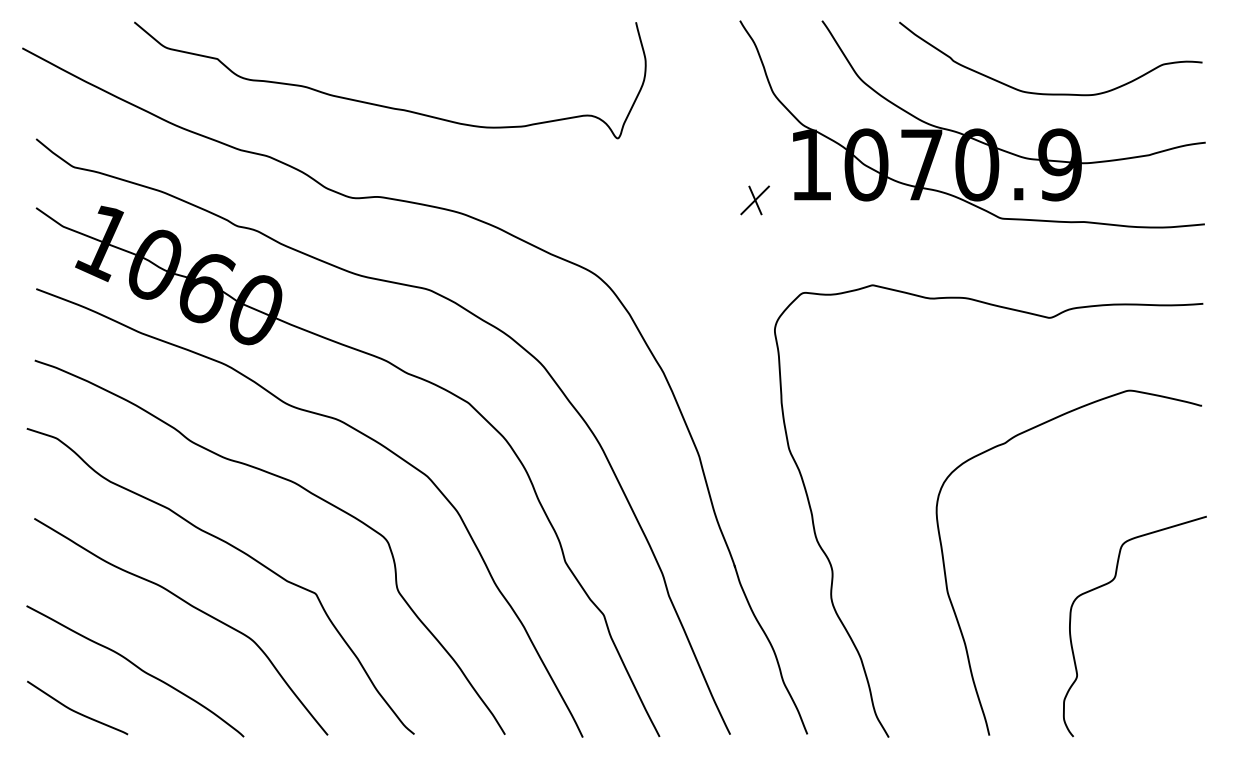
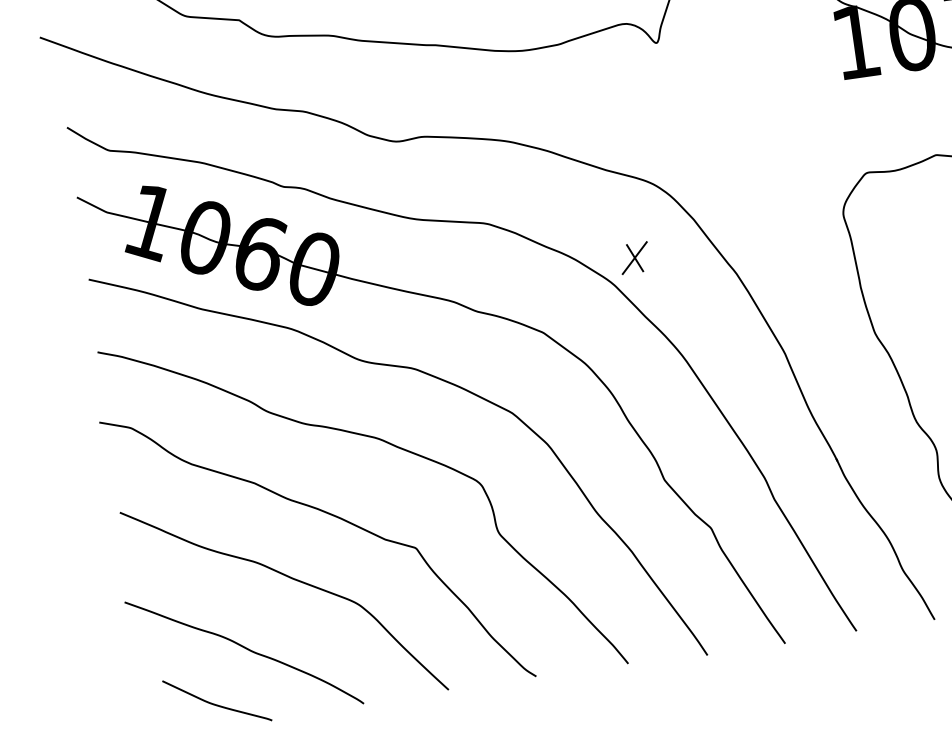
part: (754, 200) -> (634, 258), moved
curve: (75, 710) -> (215, 703), moved

